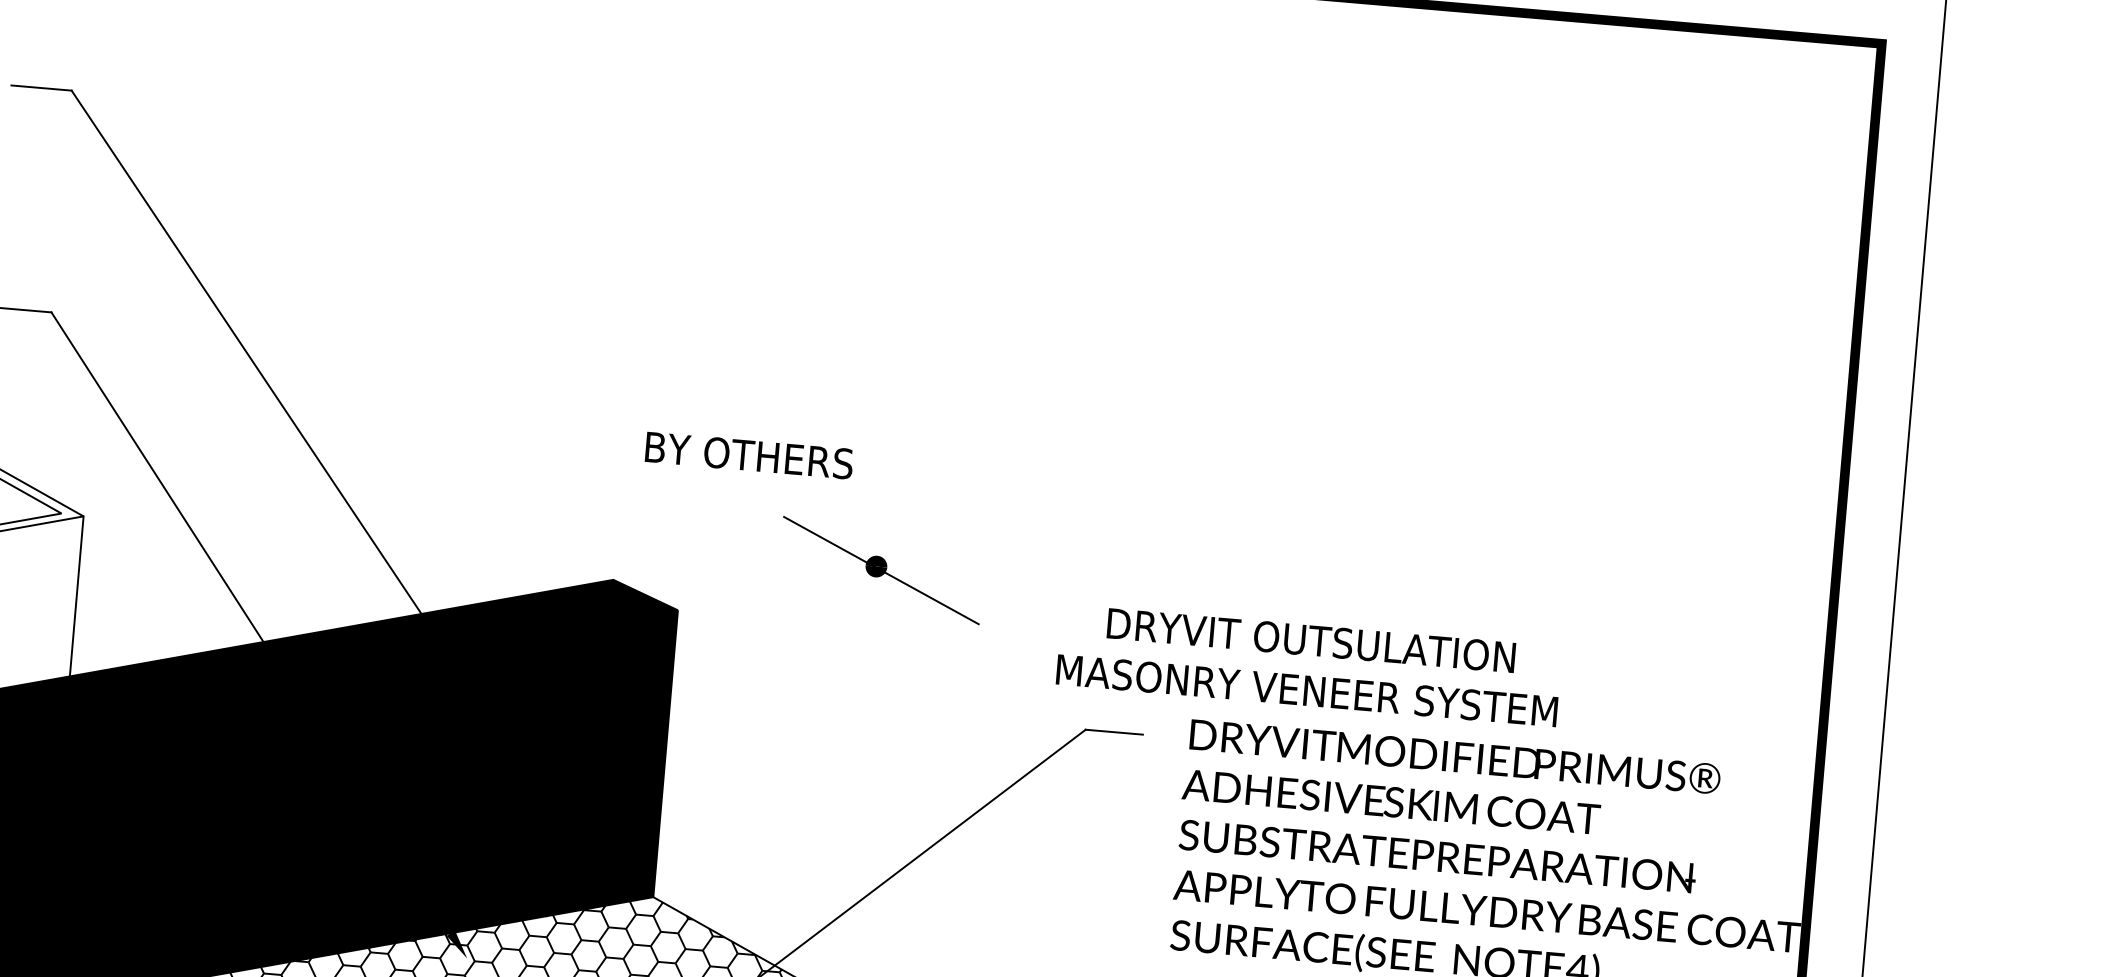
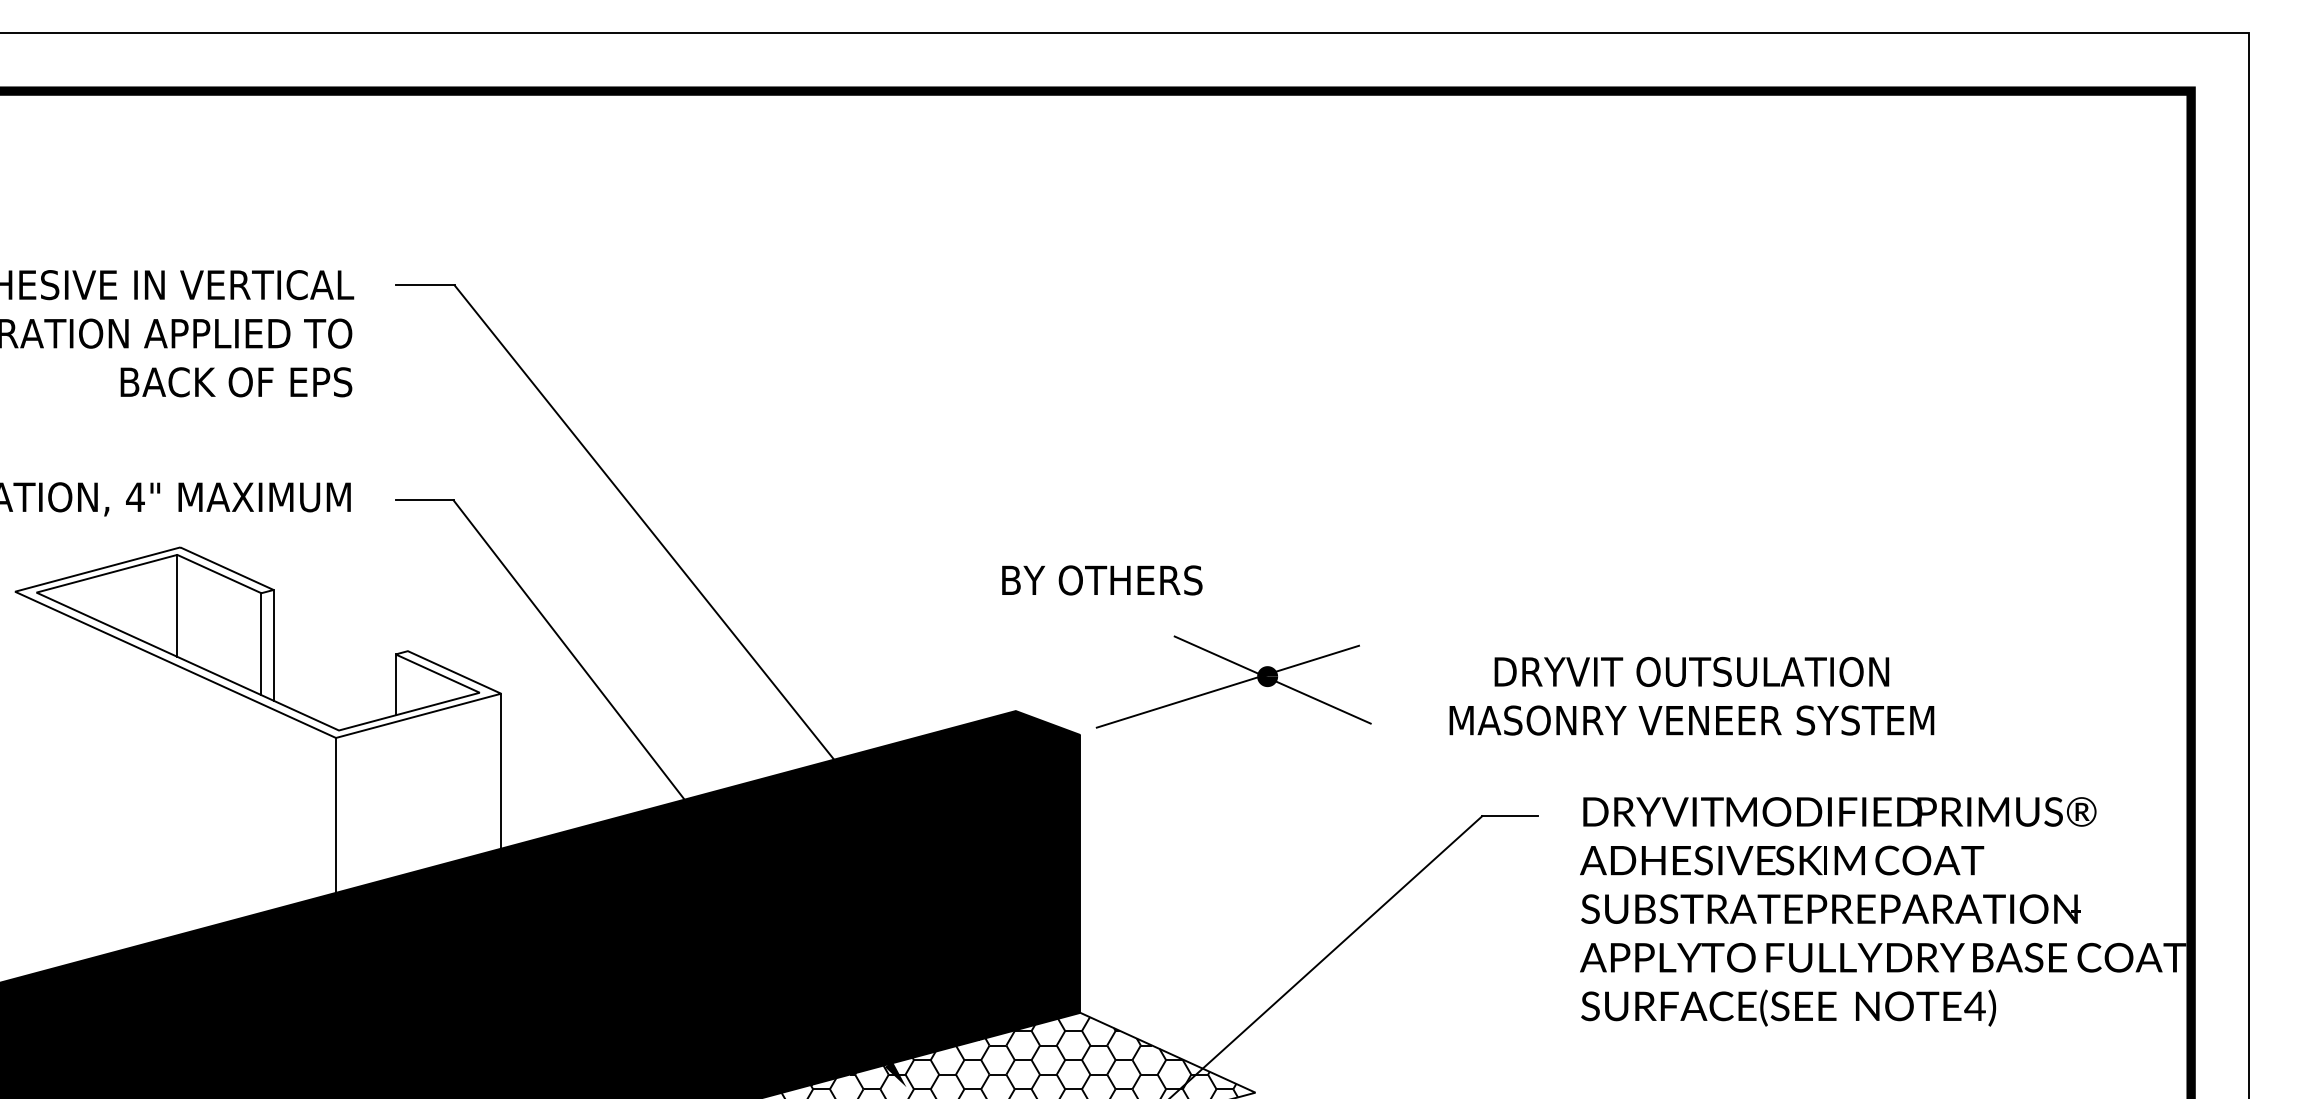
text: (749, 455) -> (1102, 580), moved
line: (834, 573) -> (1227, 686), added
text: (1308, 665) -> (1691, 696), moved

